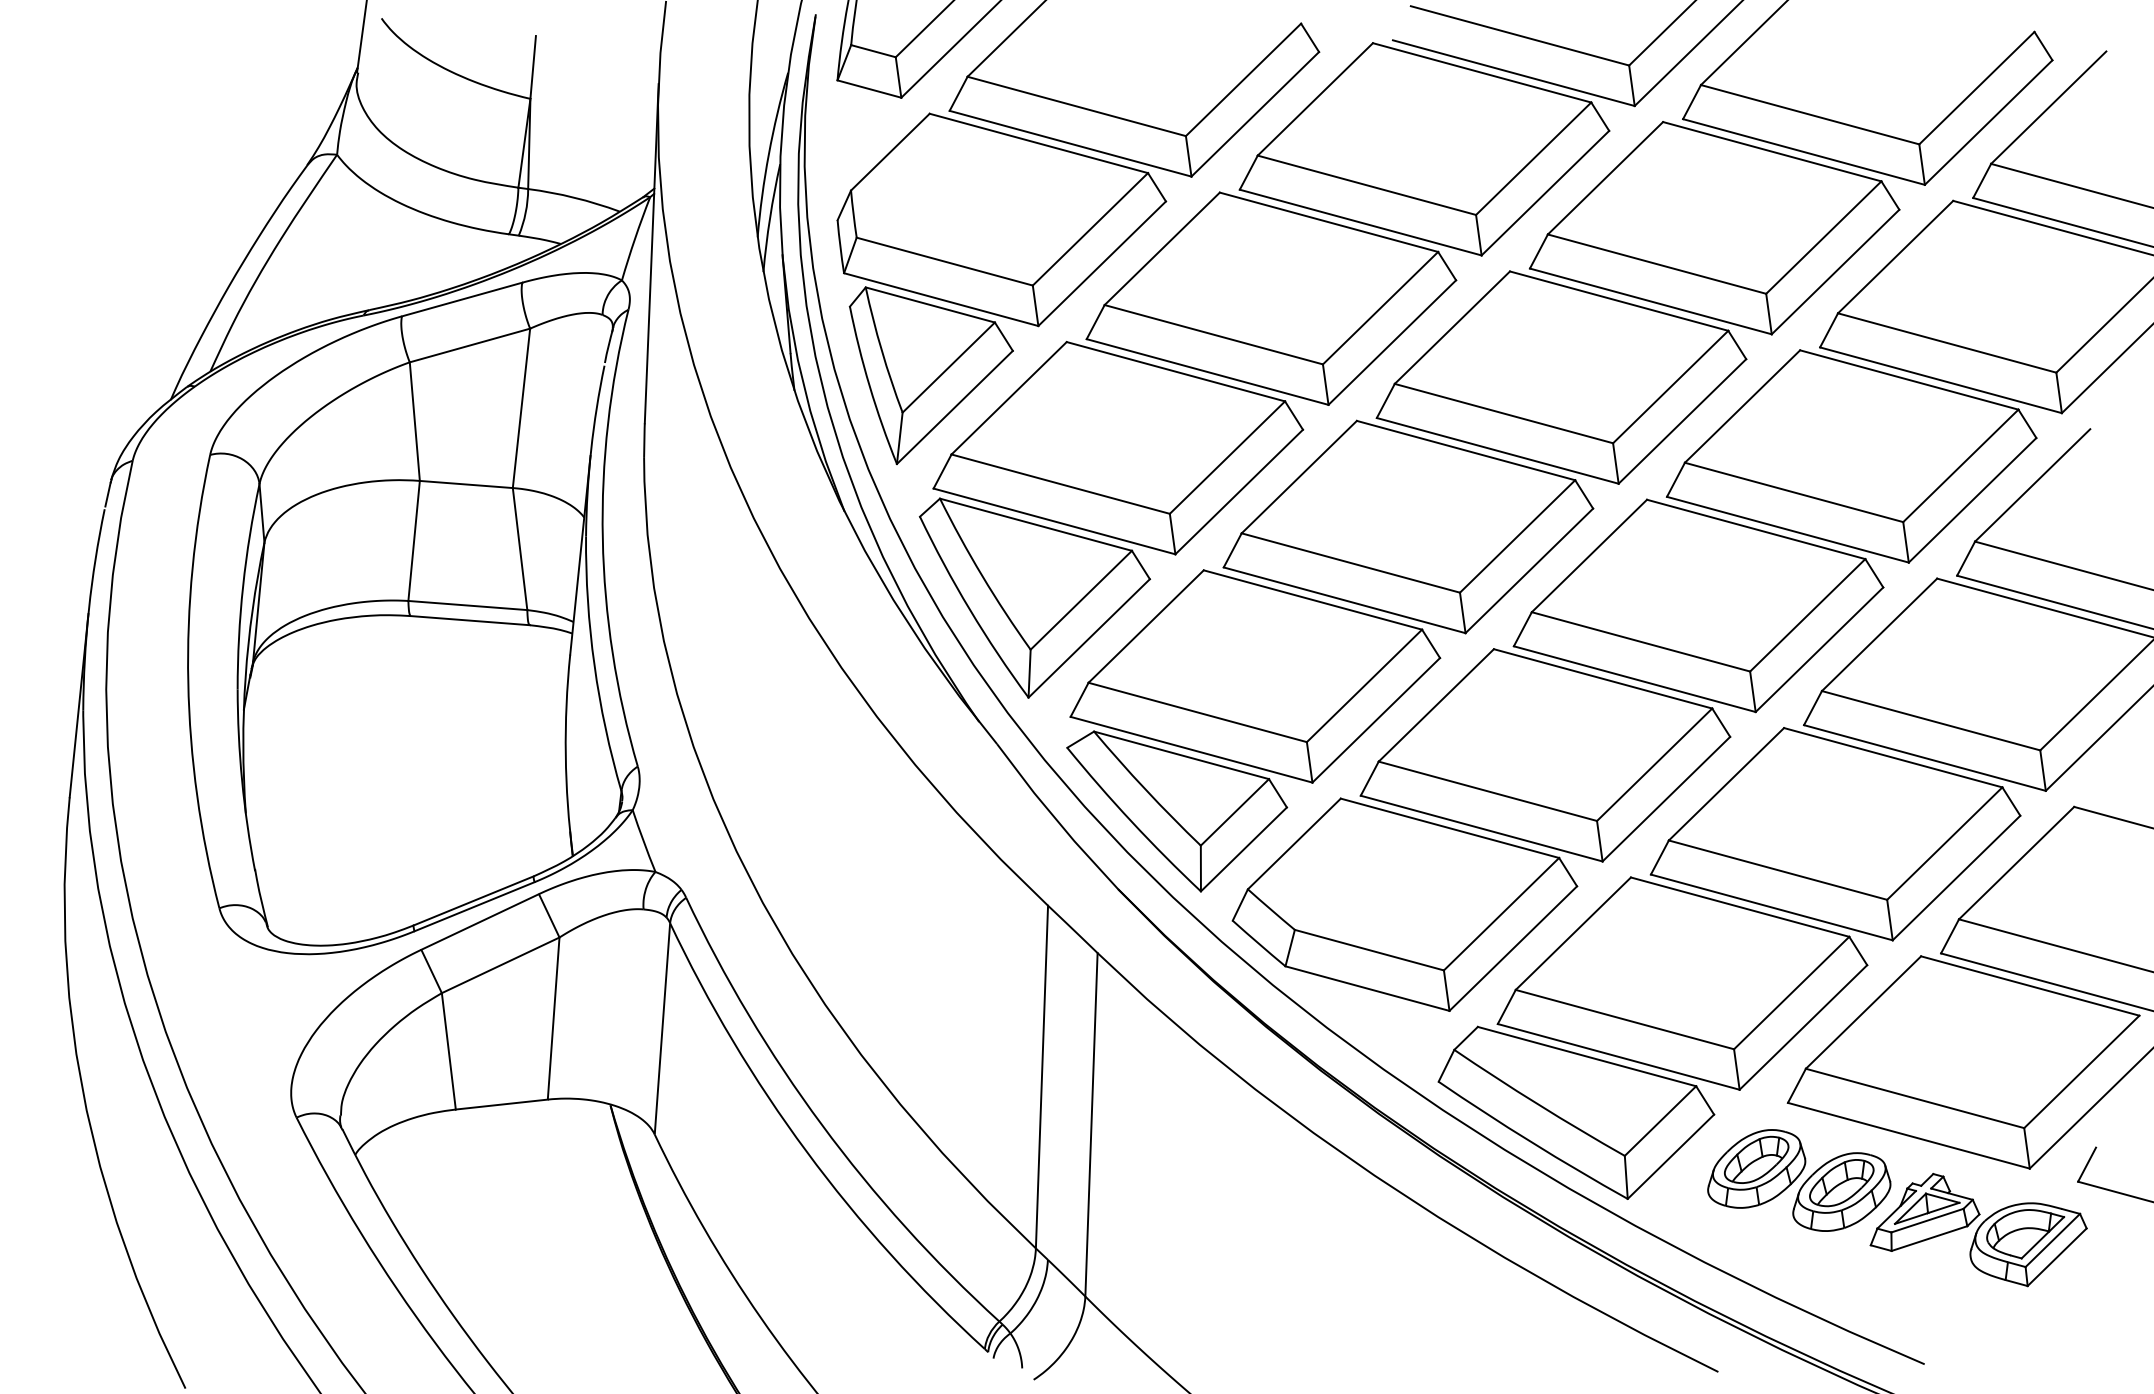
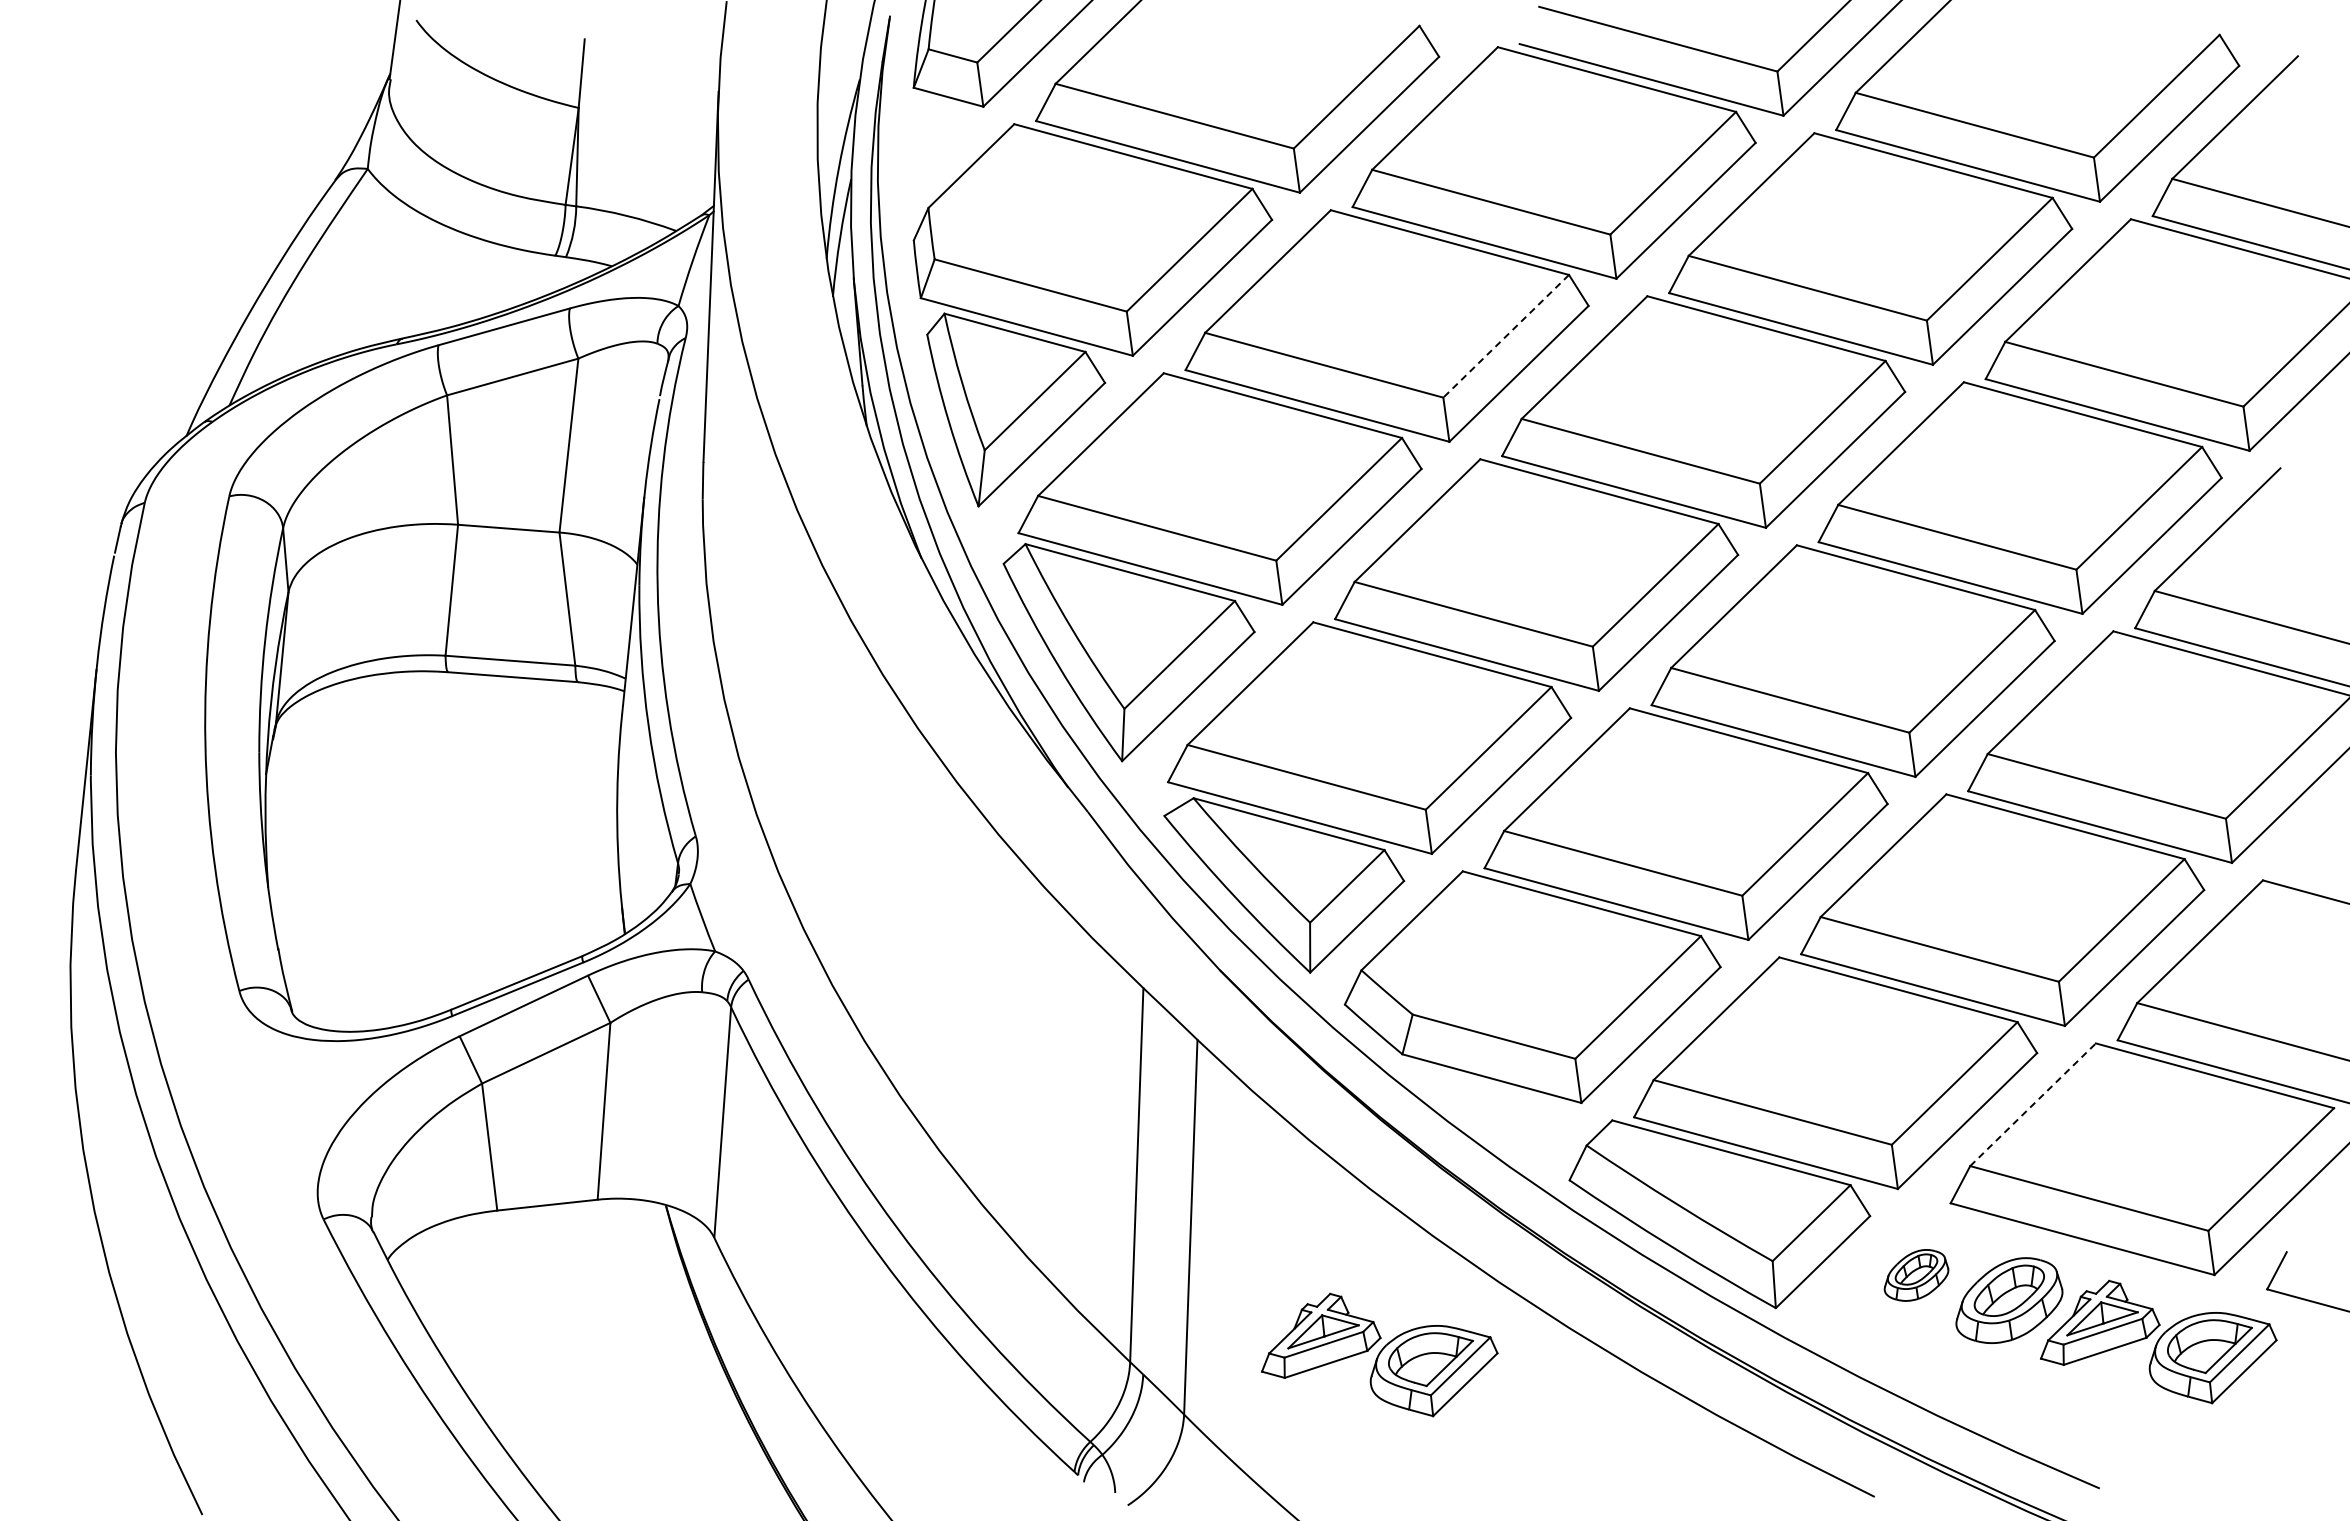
line: (1380, 308) -> (1506, 336), solid -> dashed
line: (1863, 1012) -> (2033, 1104), solid -> dashed
part: (1756, 1169) -> (1916, 1275), size x0.6
part: (1264, 1241) -> (1379, 1354), added

